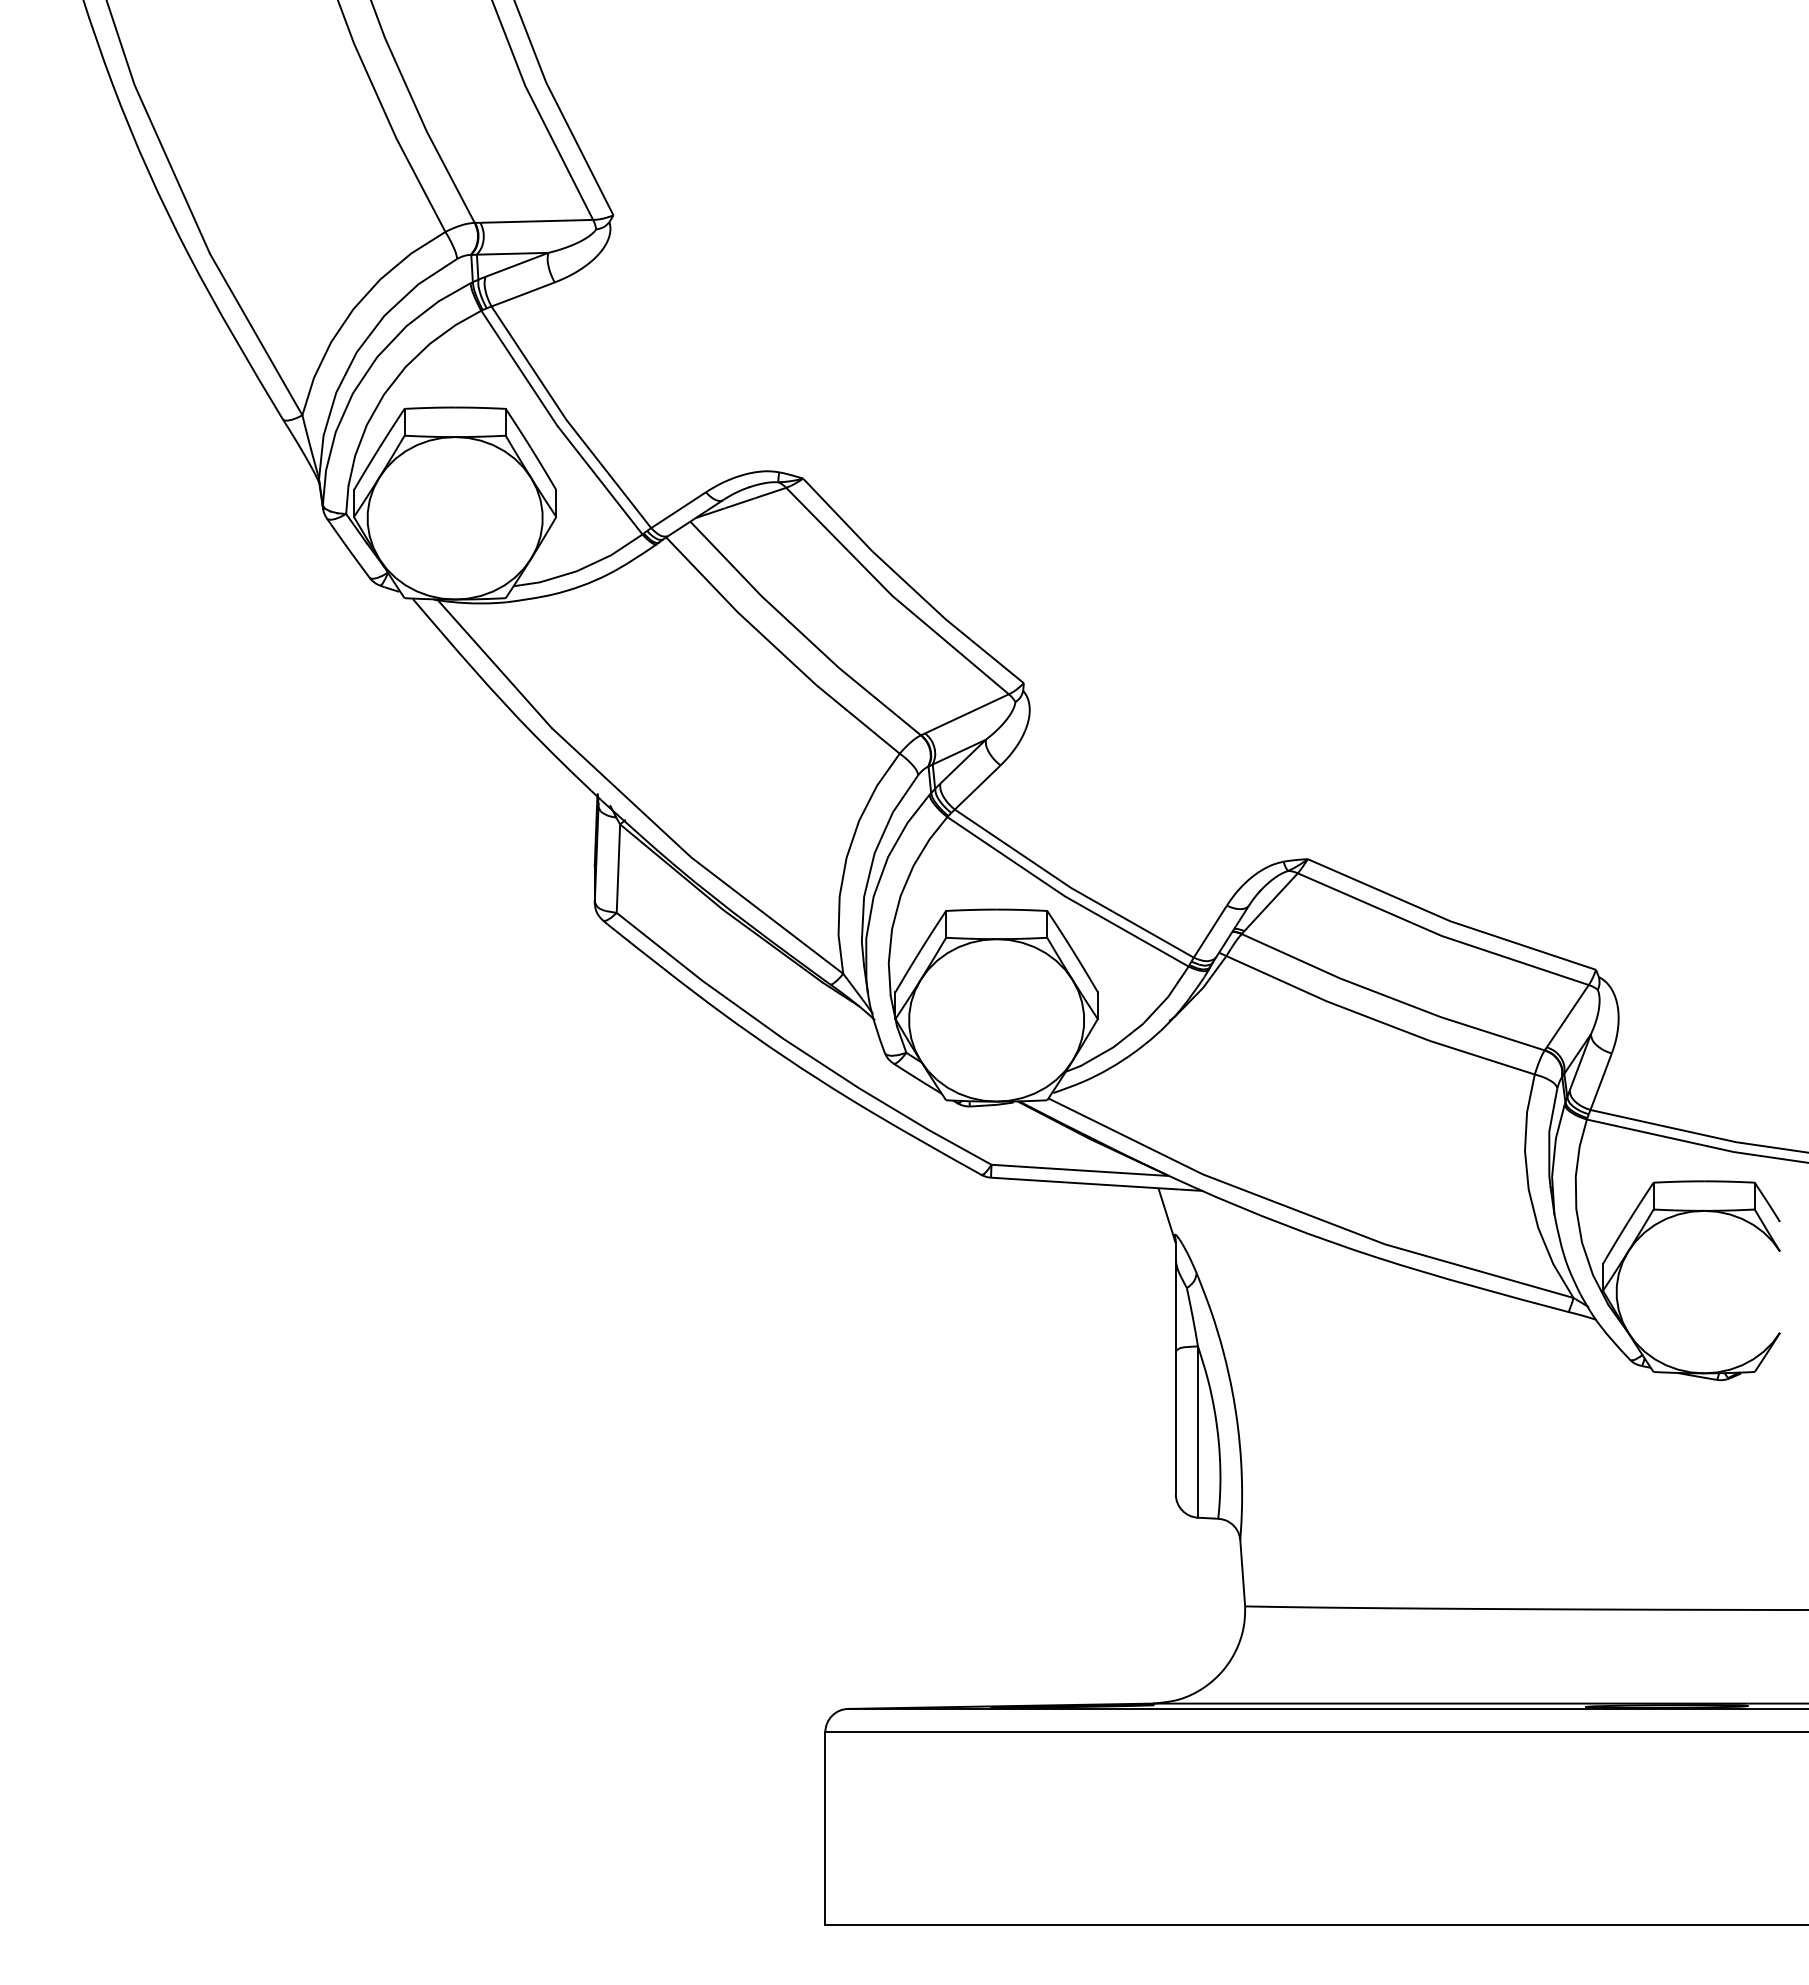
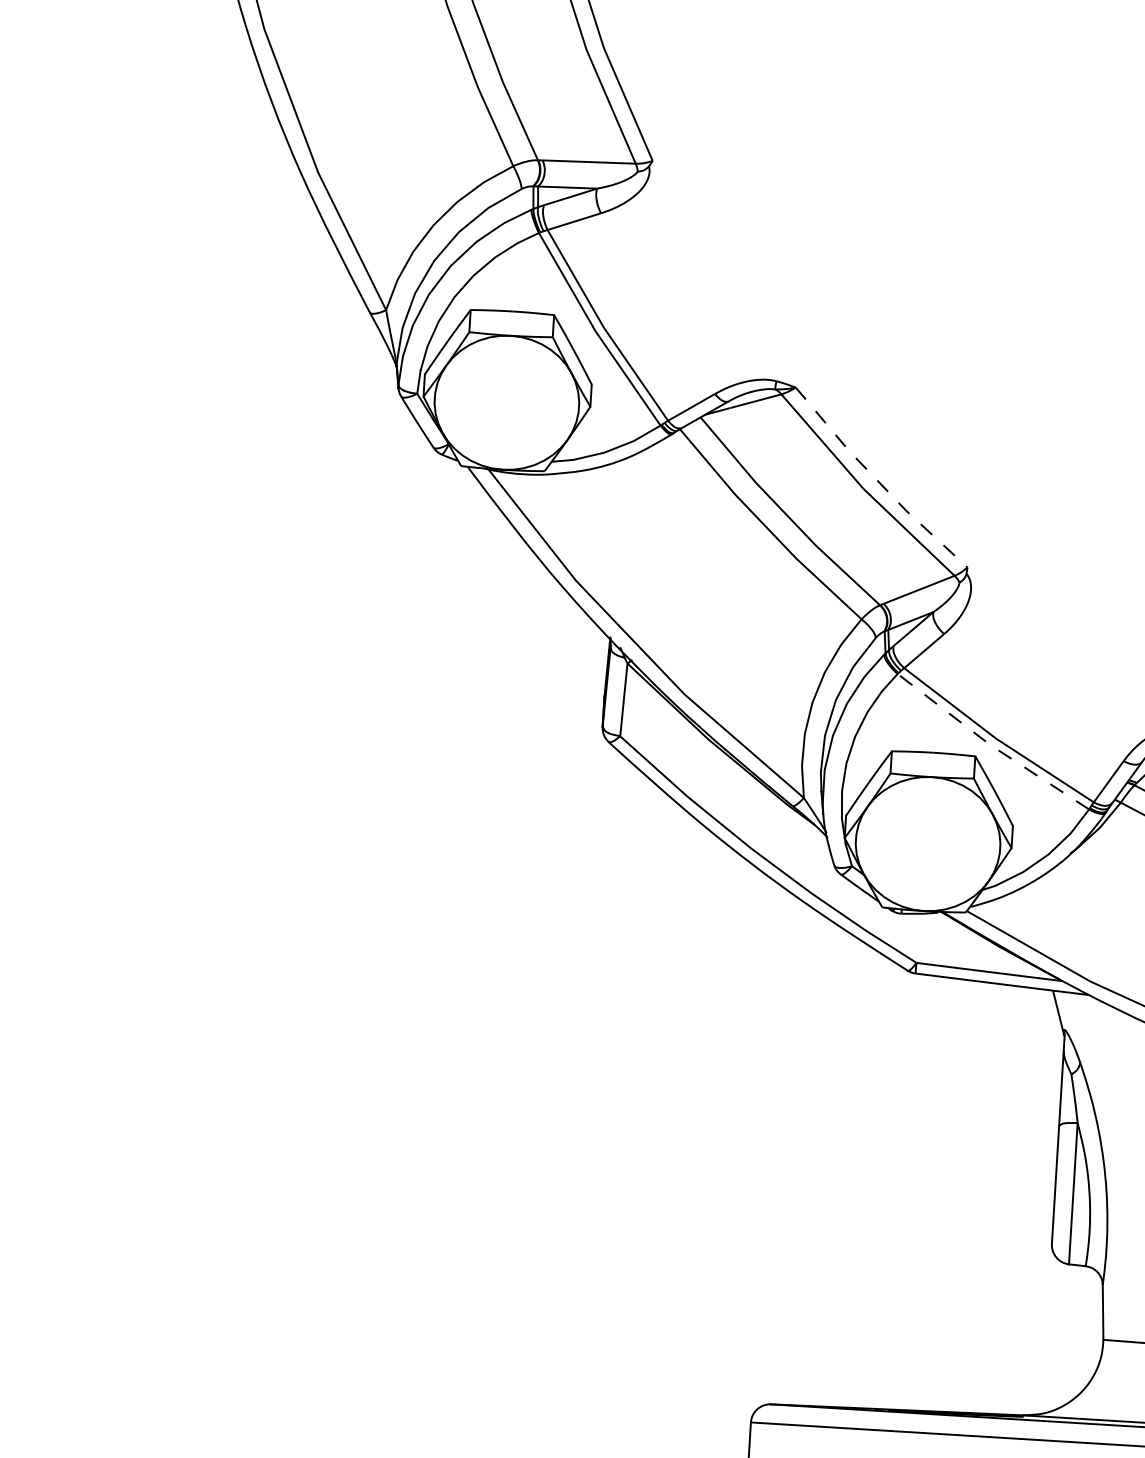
line: (909, 585) -> (878, 481), solid -> dashed
line: (1064, 896) -> (990, 745), solid -> dashed

